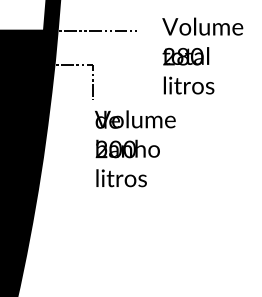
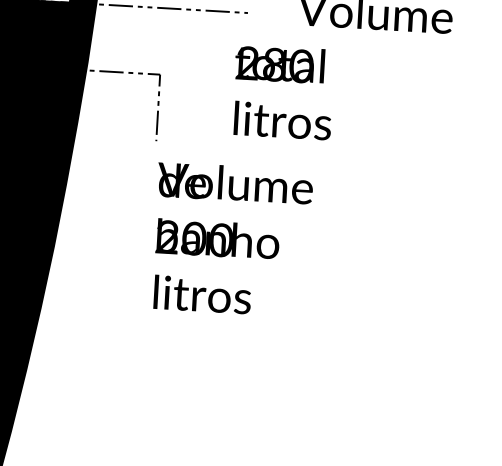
text: (188, 70) -> (283, 91), moved

